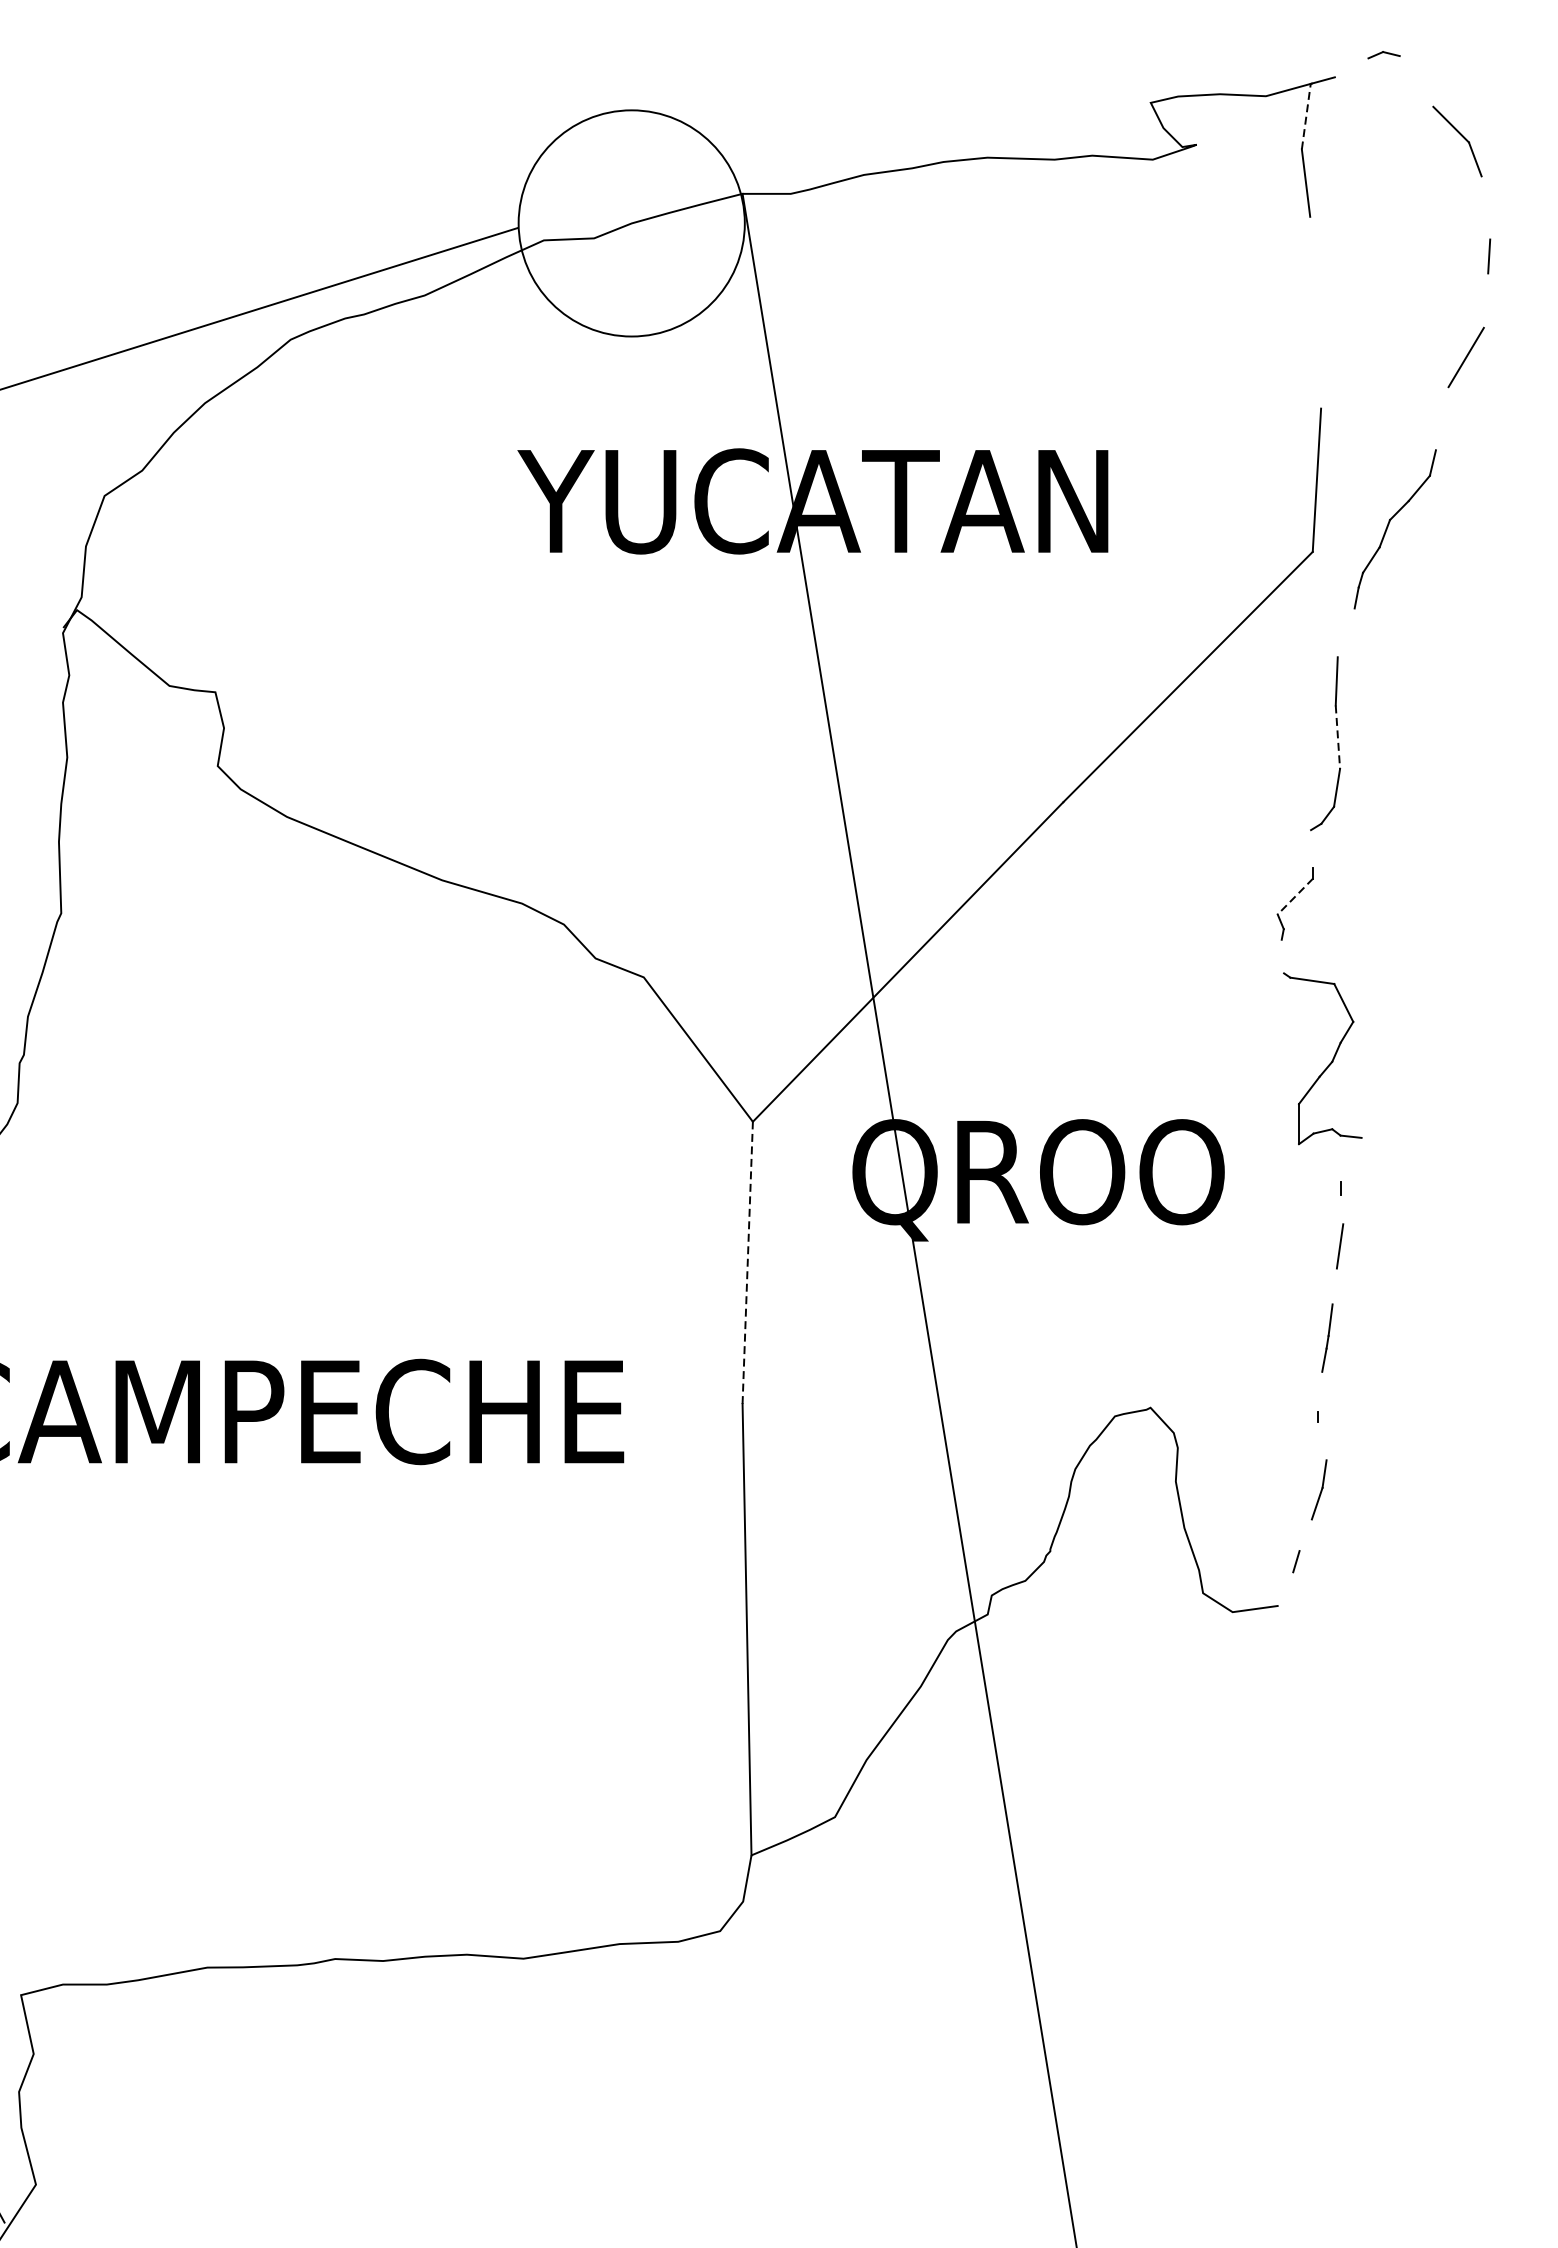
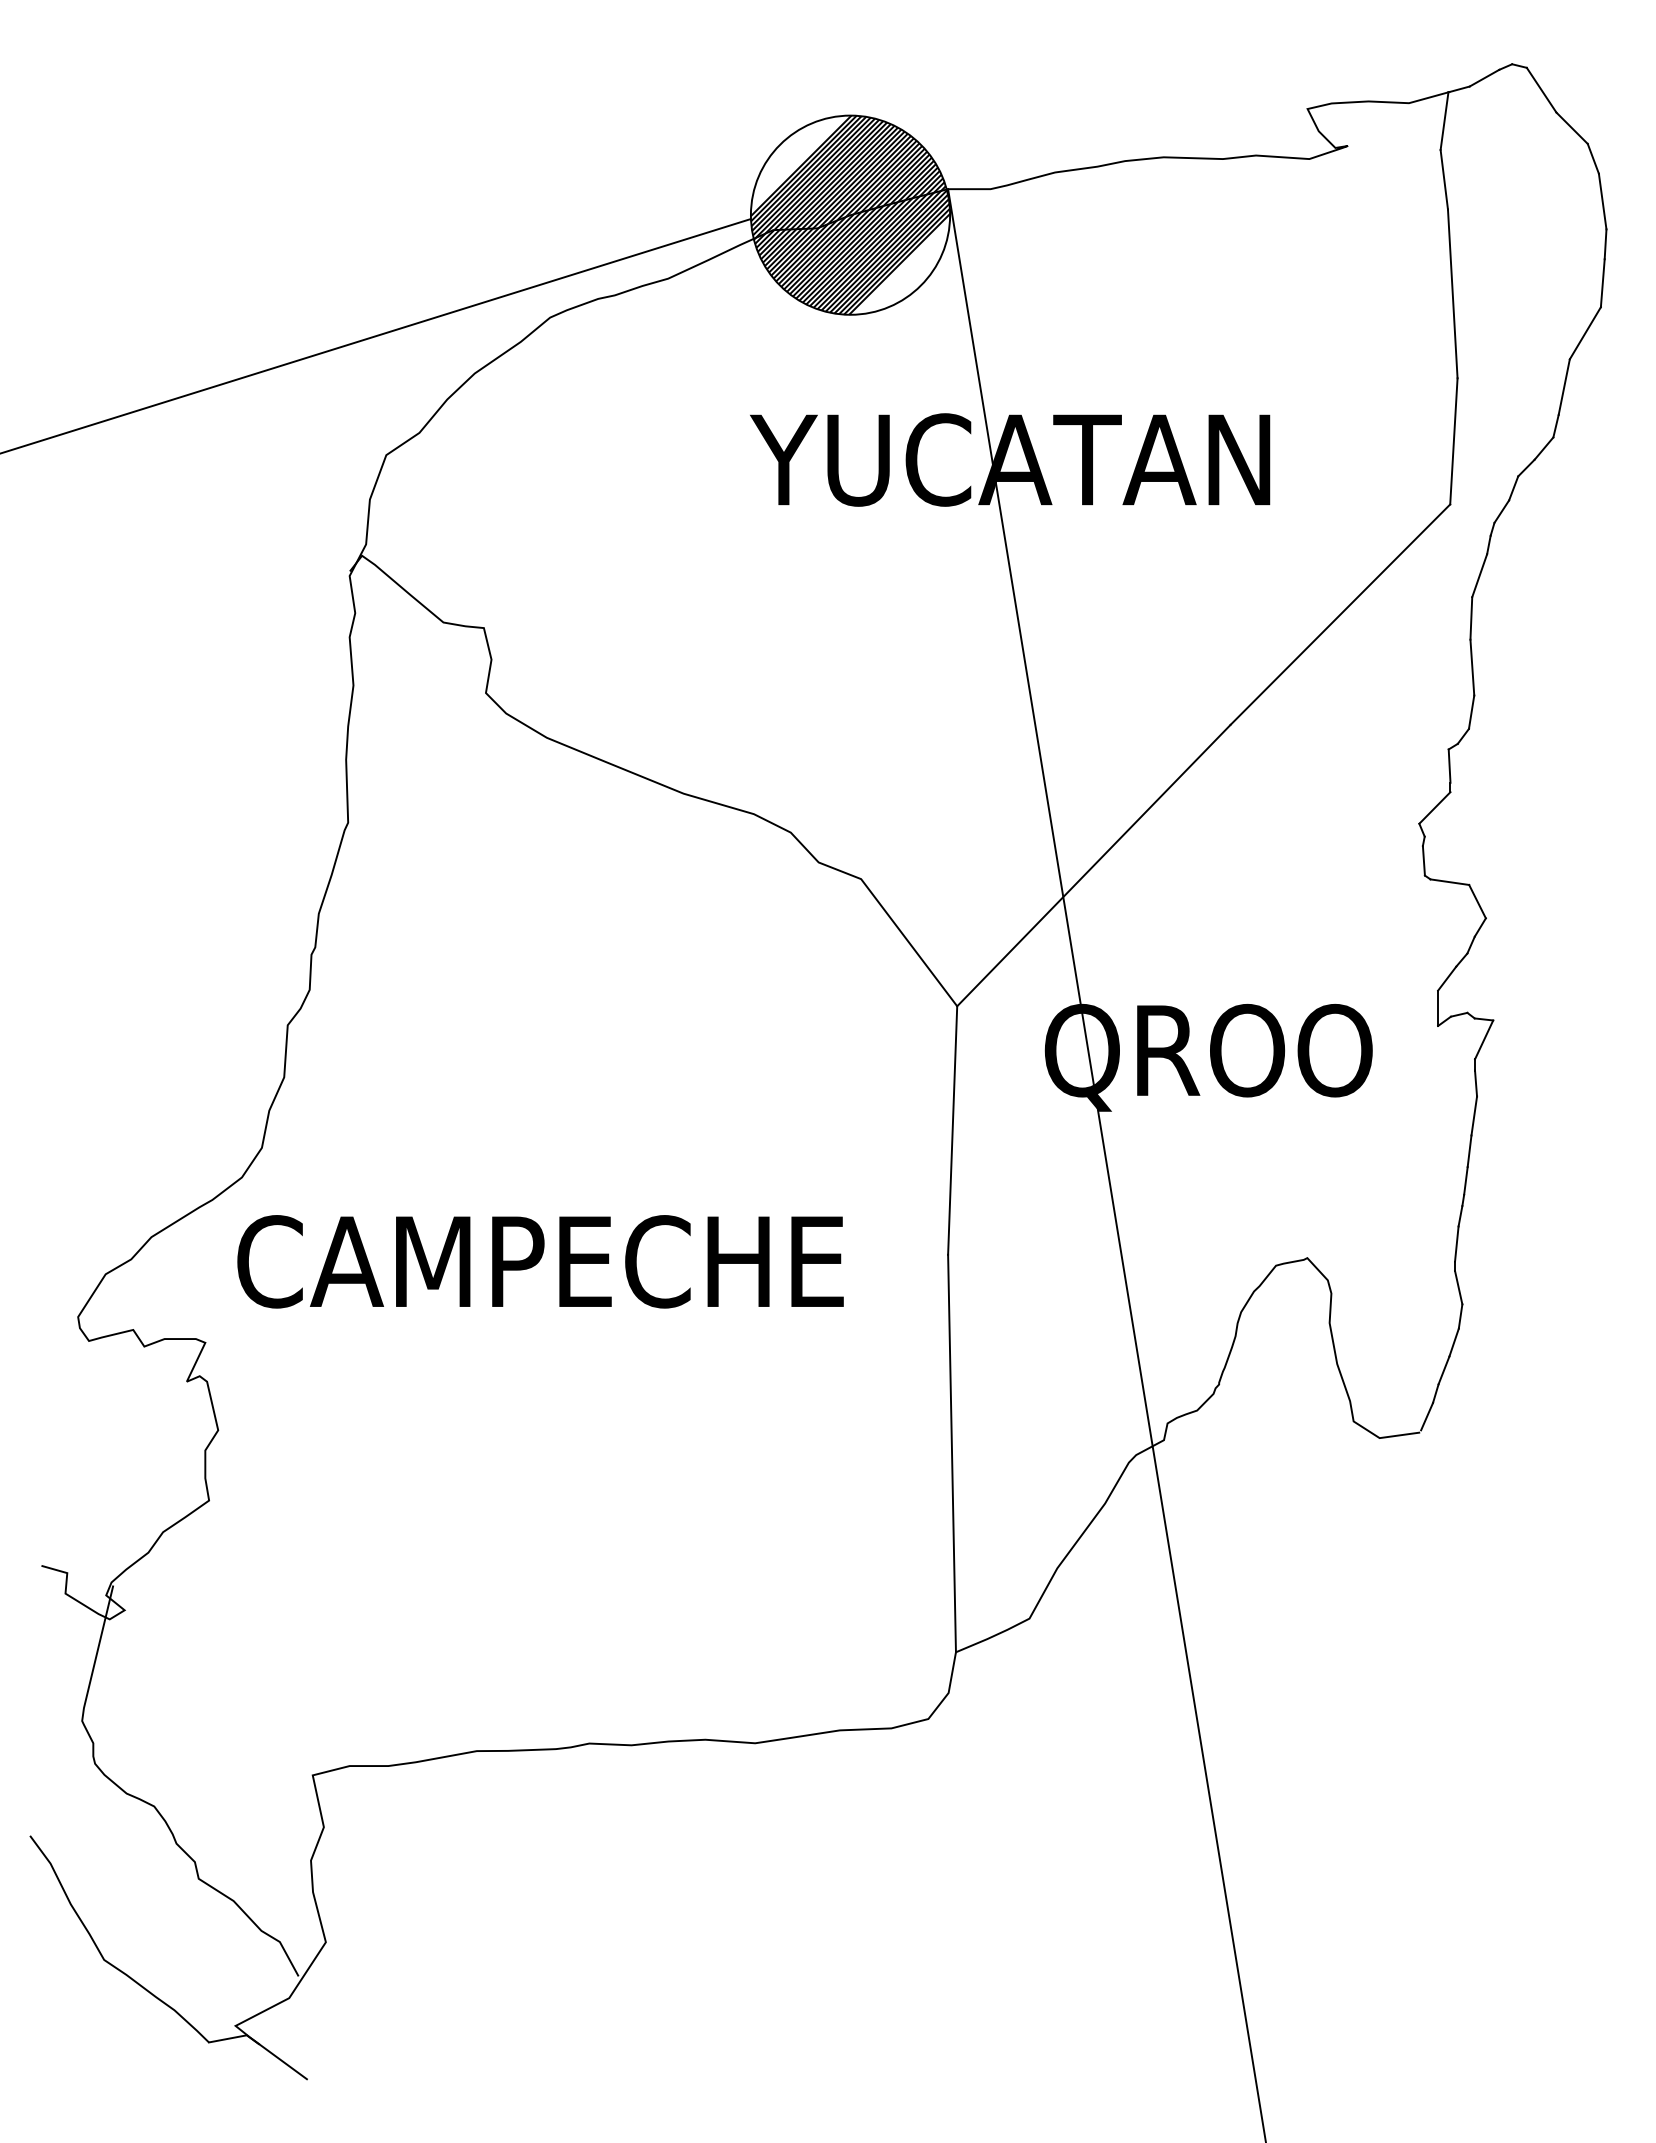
line: (1351, 67) -> (1484, 77), added
line: (1416, 80) -> (1541, 89), added
line: (1306, 115) -> (1444, 120), dashed -> solid
line: (1485, 207) -> (1602, 201), added
hatch: (631, 222) -> (850, 214), added
line: (1485, 300) -> (1602, 283), added
line: (1315, 312) -> (1452, 293), added
line: (1441, 417) -> (1563, 386), added
line: (1346, 632) -> (1479, 575), added
line: (1338, 737) -> (1472, 667), dashed -> solid
line: (1311, 848) -> (1449, 765), added
line: (1294, 897) -> (1434, 808), dashed -> solid
line: (1282, 956) -> (1423, 860), added
line: (1351, 1159) -> (1484, 1039), added
line: (1342, 1209) -> (1476, 1083), added
line: (747, 1262) -> (952, 1130), dashed -> solid
line: (1334, 1286) -> (1469, 1151), added
line: (1319, 1391) -> (1456, 1243), added
line: (1322, 1441) -> (1458, 1287), added
line: (1305, 1535) -> (1443, 1370), added
line: (1286, 1587) -> (1427, 1416), added

